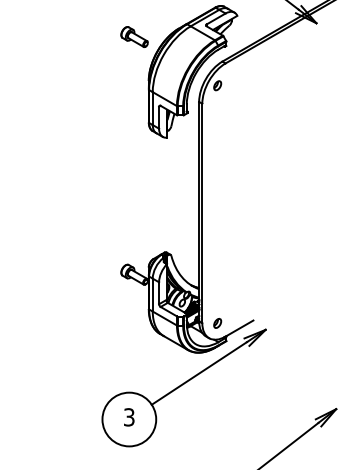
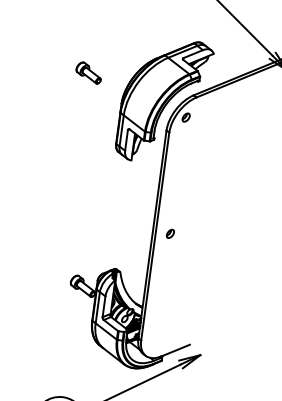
part: (134, 36) -> (88, 72), moved
part: (217, 323) -> (170, 233), moved

